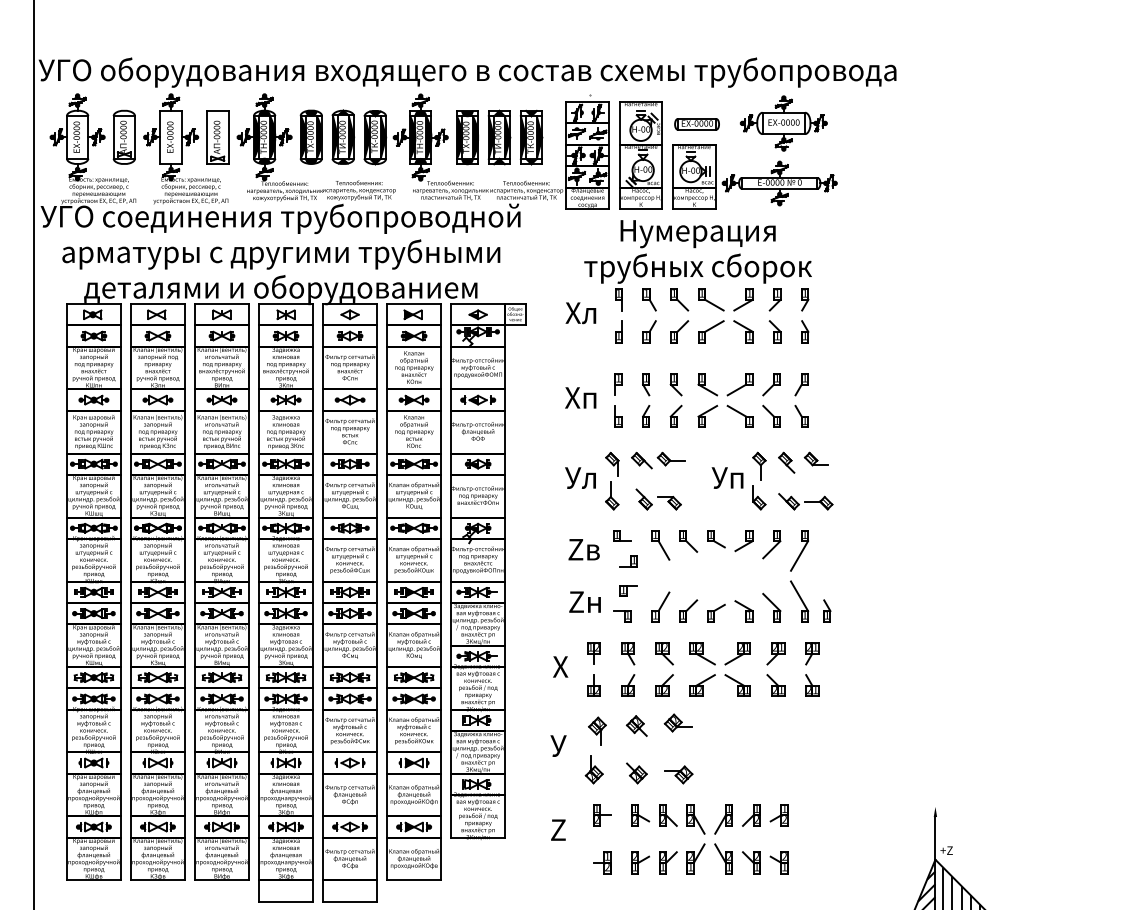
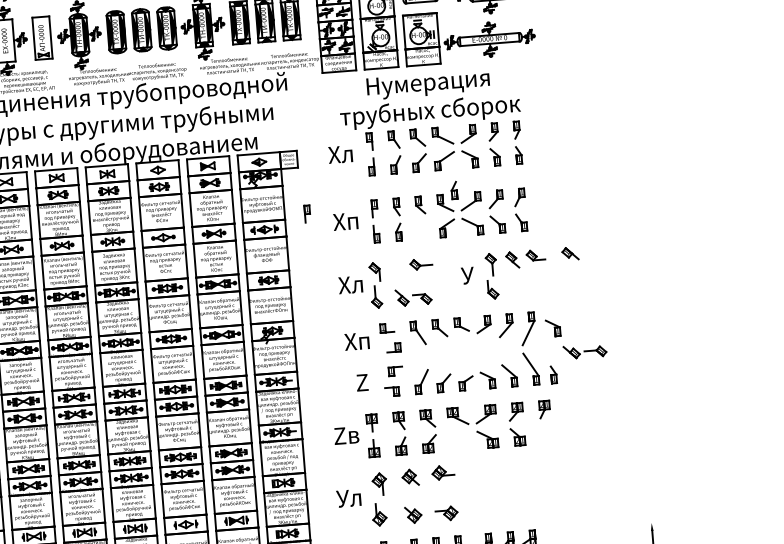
part: (720, 369) -> (454, 190), added
part: (533, 384) -> (307, 213), added
part: (675, 415) -> (421, 229), removed
part: (641, 460) -> (570, 253), moved
text: (573, 477) -> (344, 285), Ул -> Хл
text: (727, 477) -> (466, 275), Уп -> У
part: (805, 501) -> (584, 351), moved
text: (583, 549) -> (357, 341), Zв -> Хп
part: (830, 552) -> (552, 328), added
text: (584, 601) -> (361, 382), Zн -> Z
text: (560, 666) -> (346, 435), Х -> Zв
part: (702, 685) -> (459, 441), removed
part: (812, 685) -> (546, 434), removed
text: (556, 745) -> (348, 498), У -> Ул

